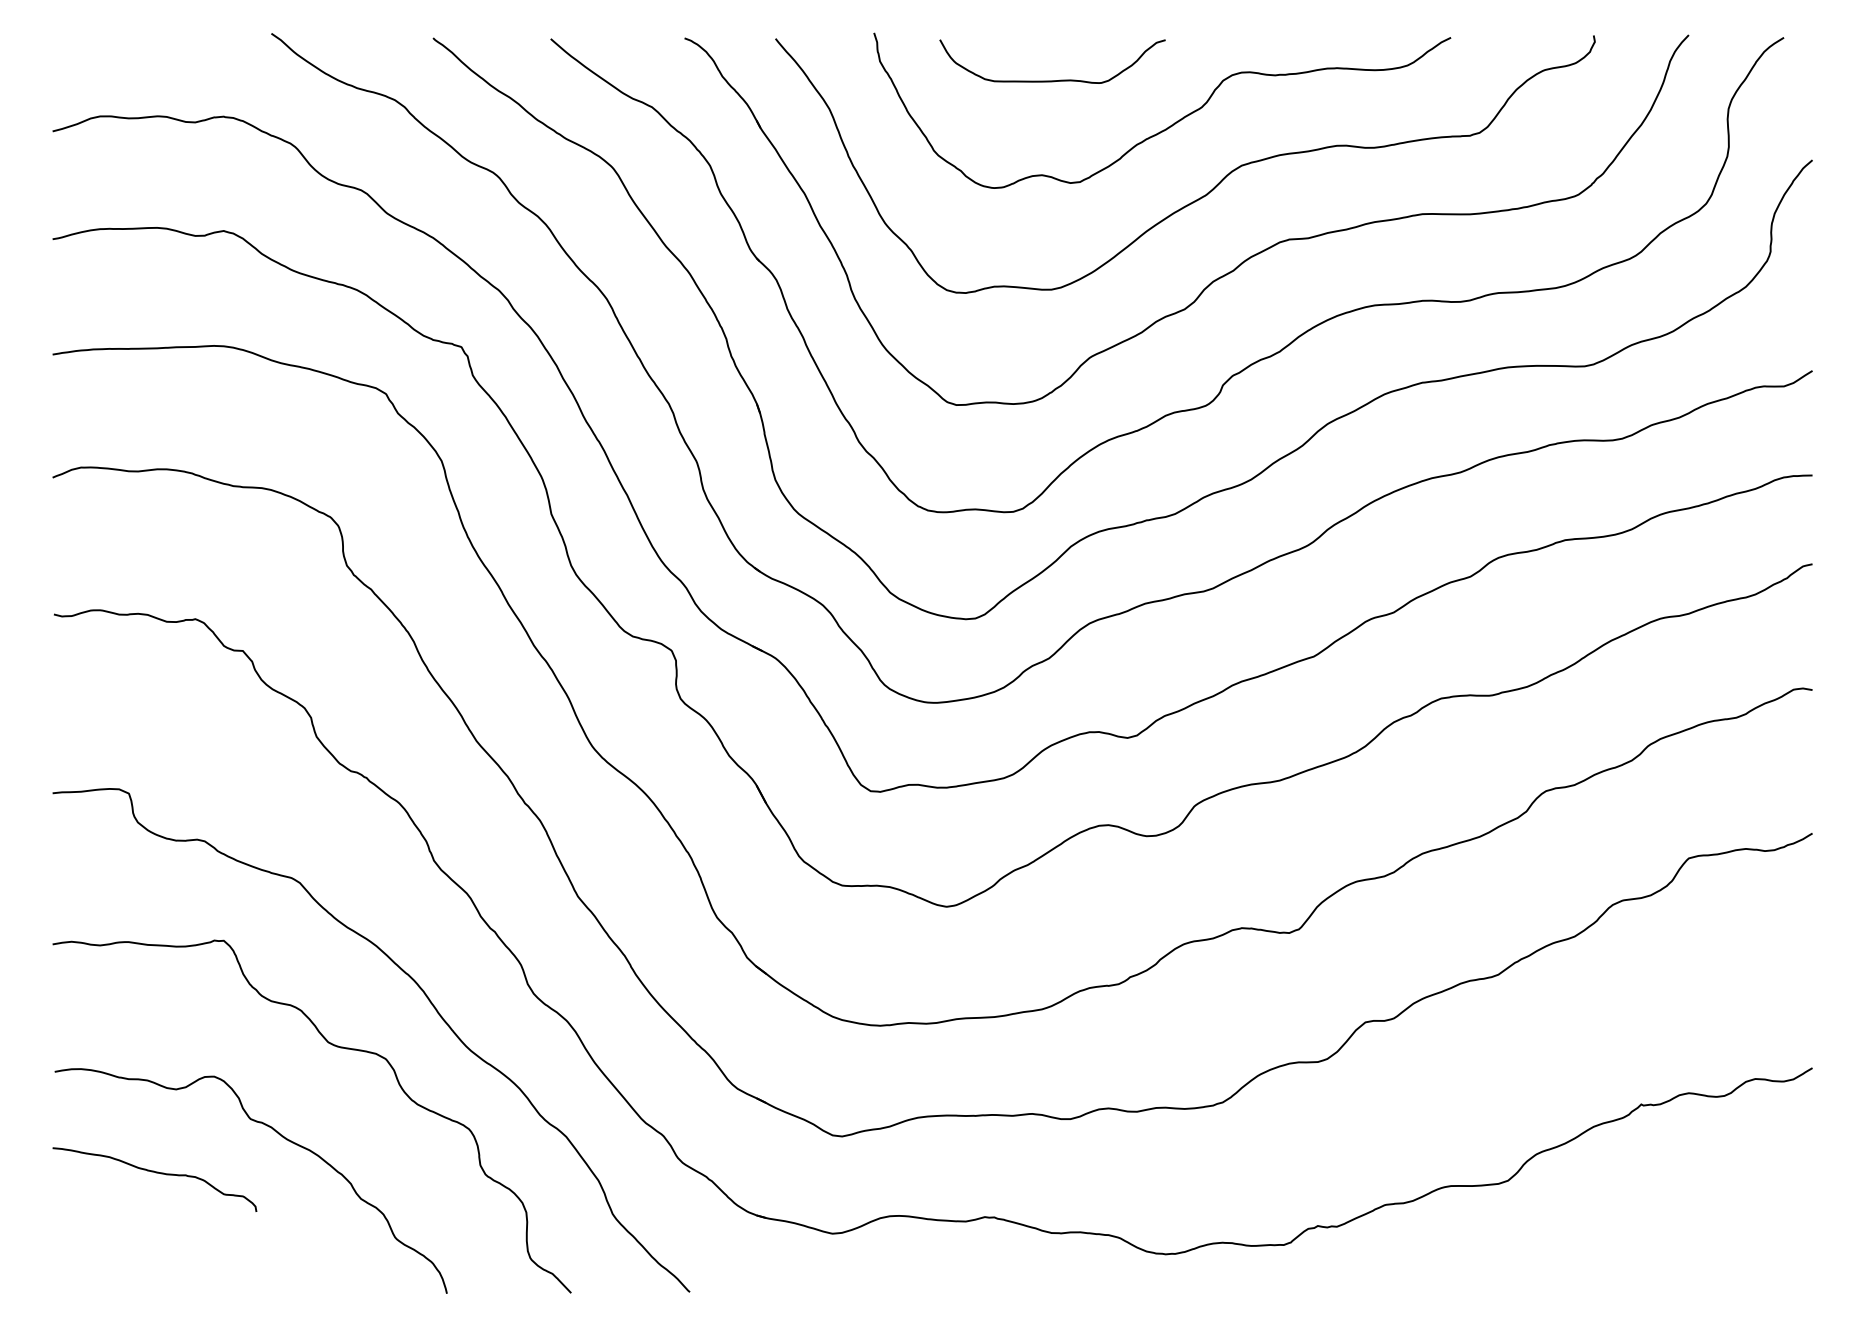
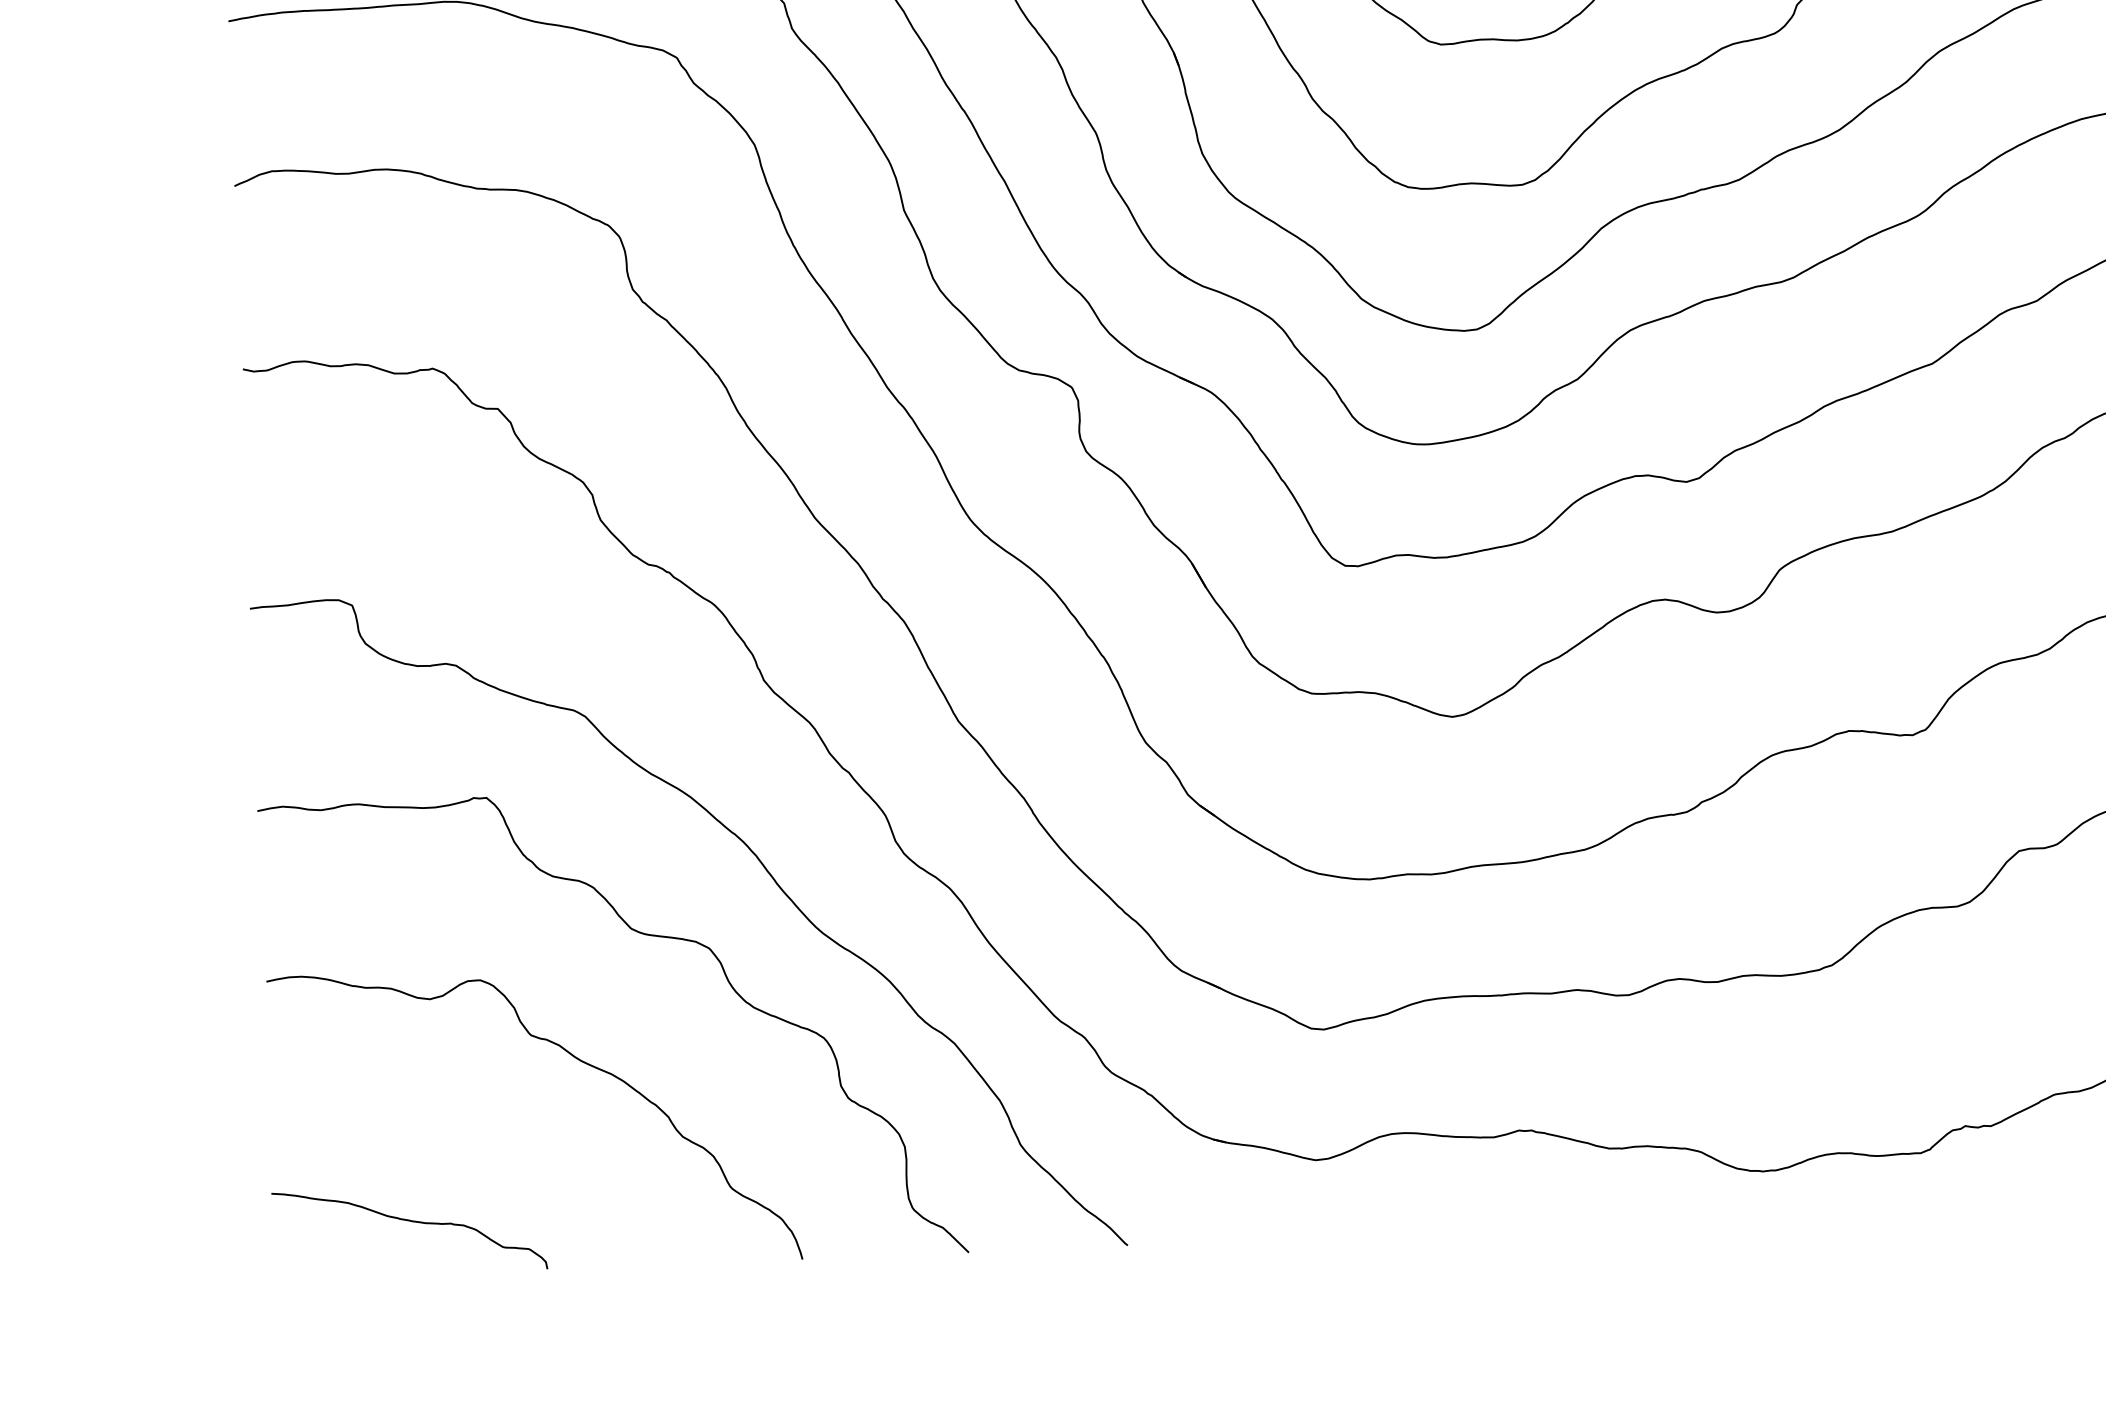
curve: (155, 1173) -> (410, 1222), moved

